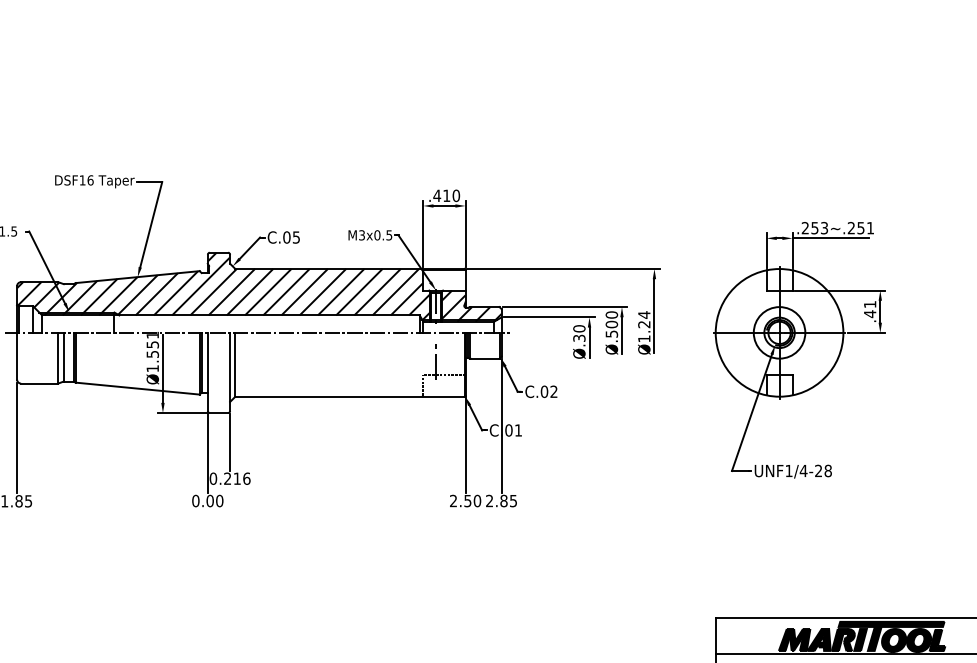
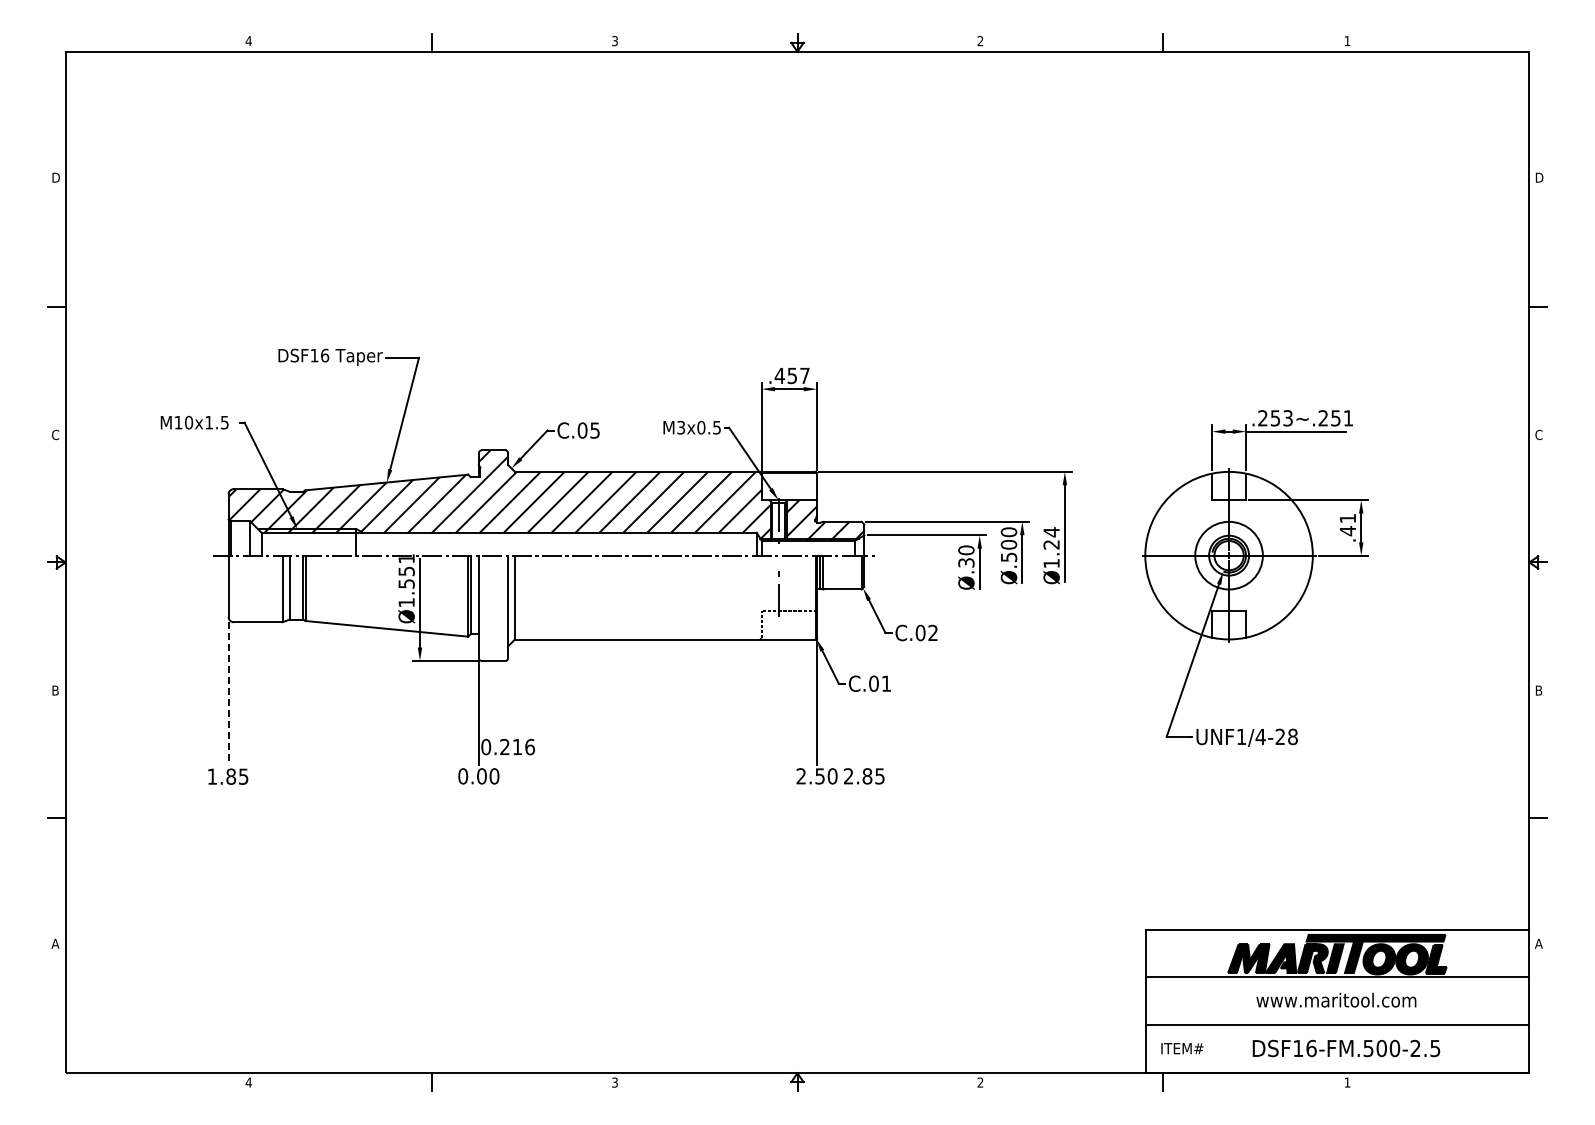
text: (451, 195) -> (798, 375), .410 -> .457
line: (501, 425) -> (864, 677), removed
line: (17, 437) -> (228, 693), solid -> dashed
line: (230, 442) -> (508, 699), removed

